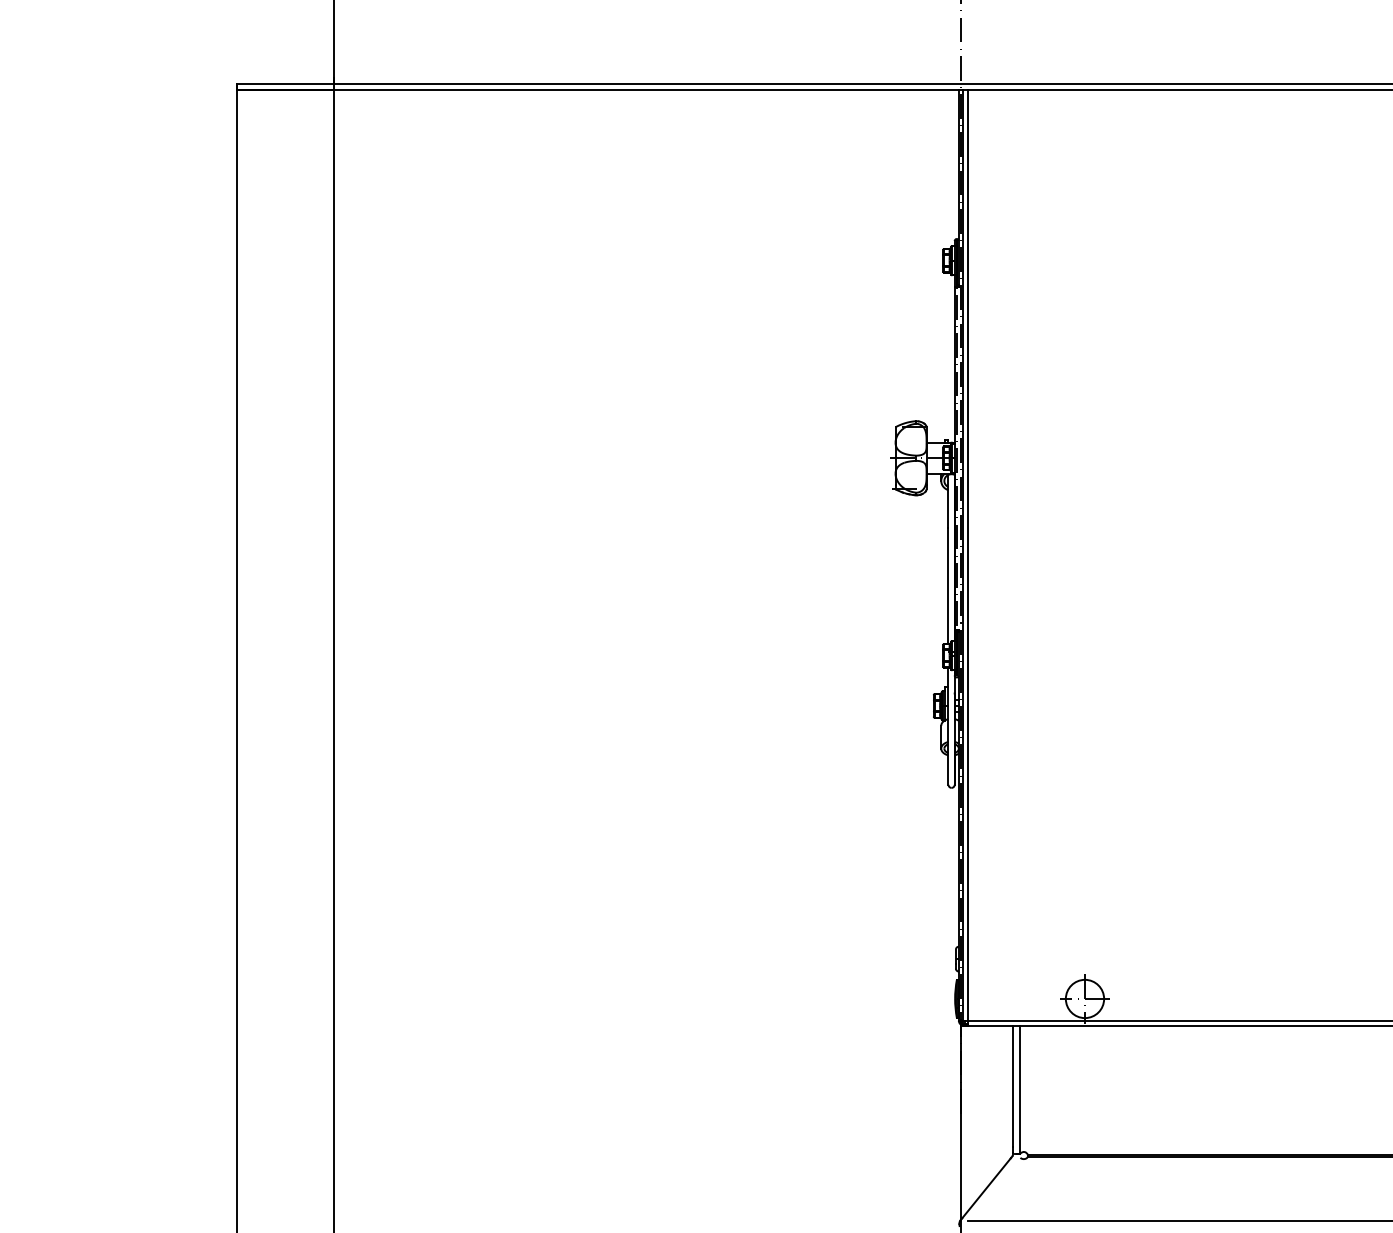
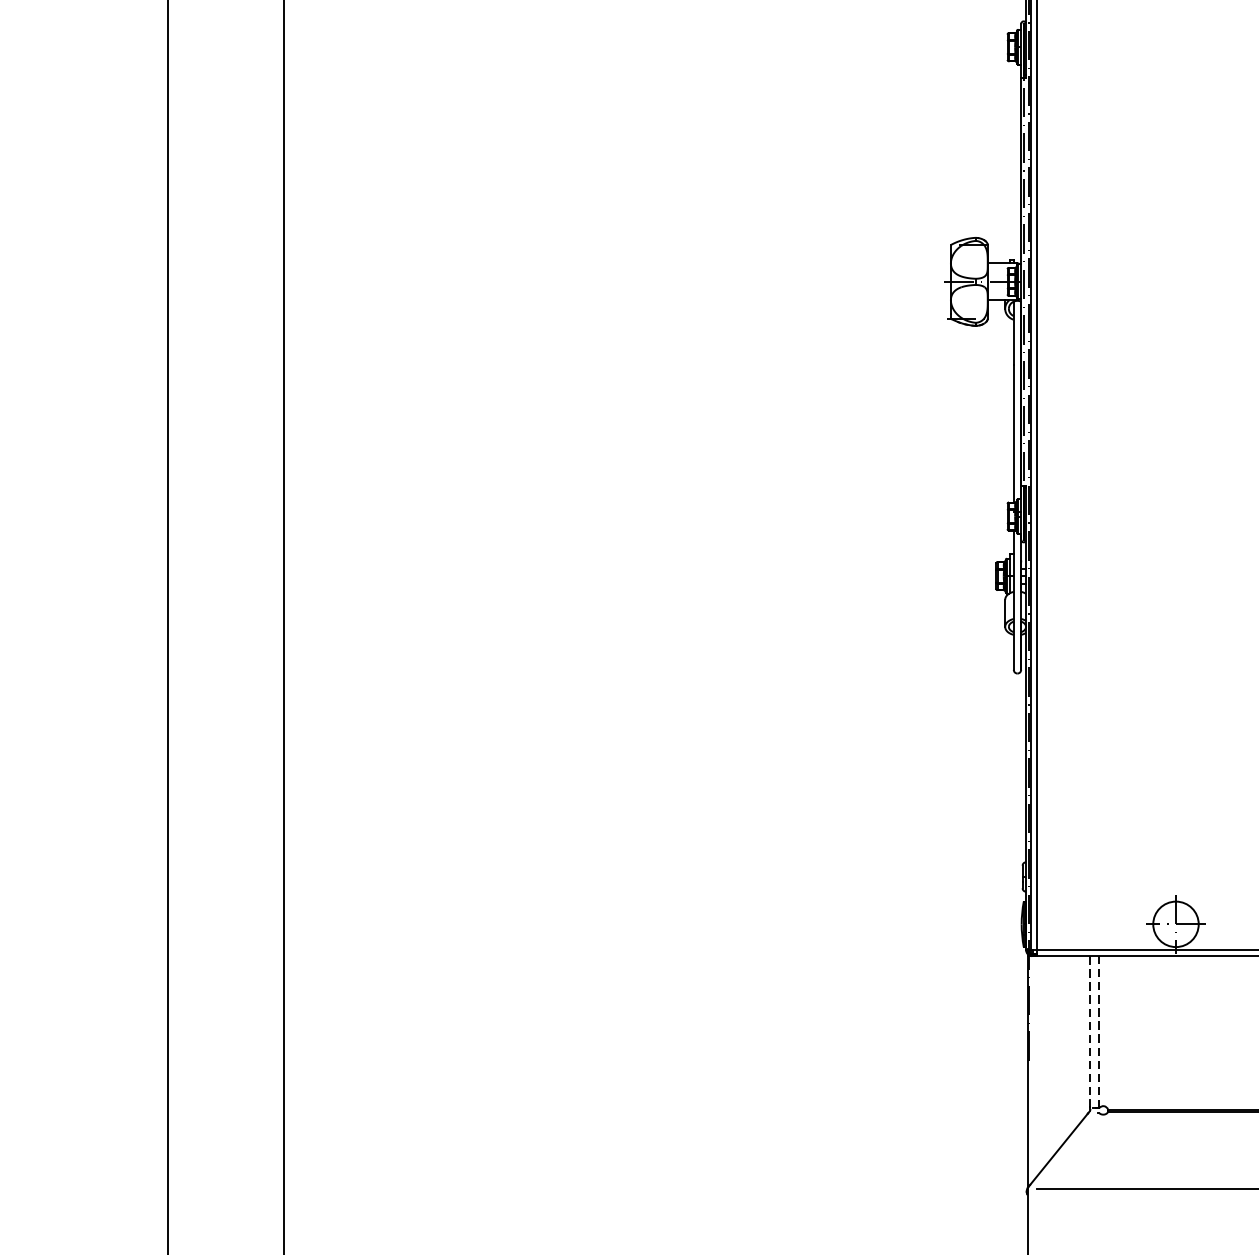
line: (1013, 1086) -> (1091, 1028), solid -> dashed
line: (1020, 1089) -> (1099, 1031), solid -> dashed

